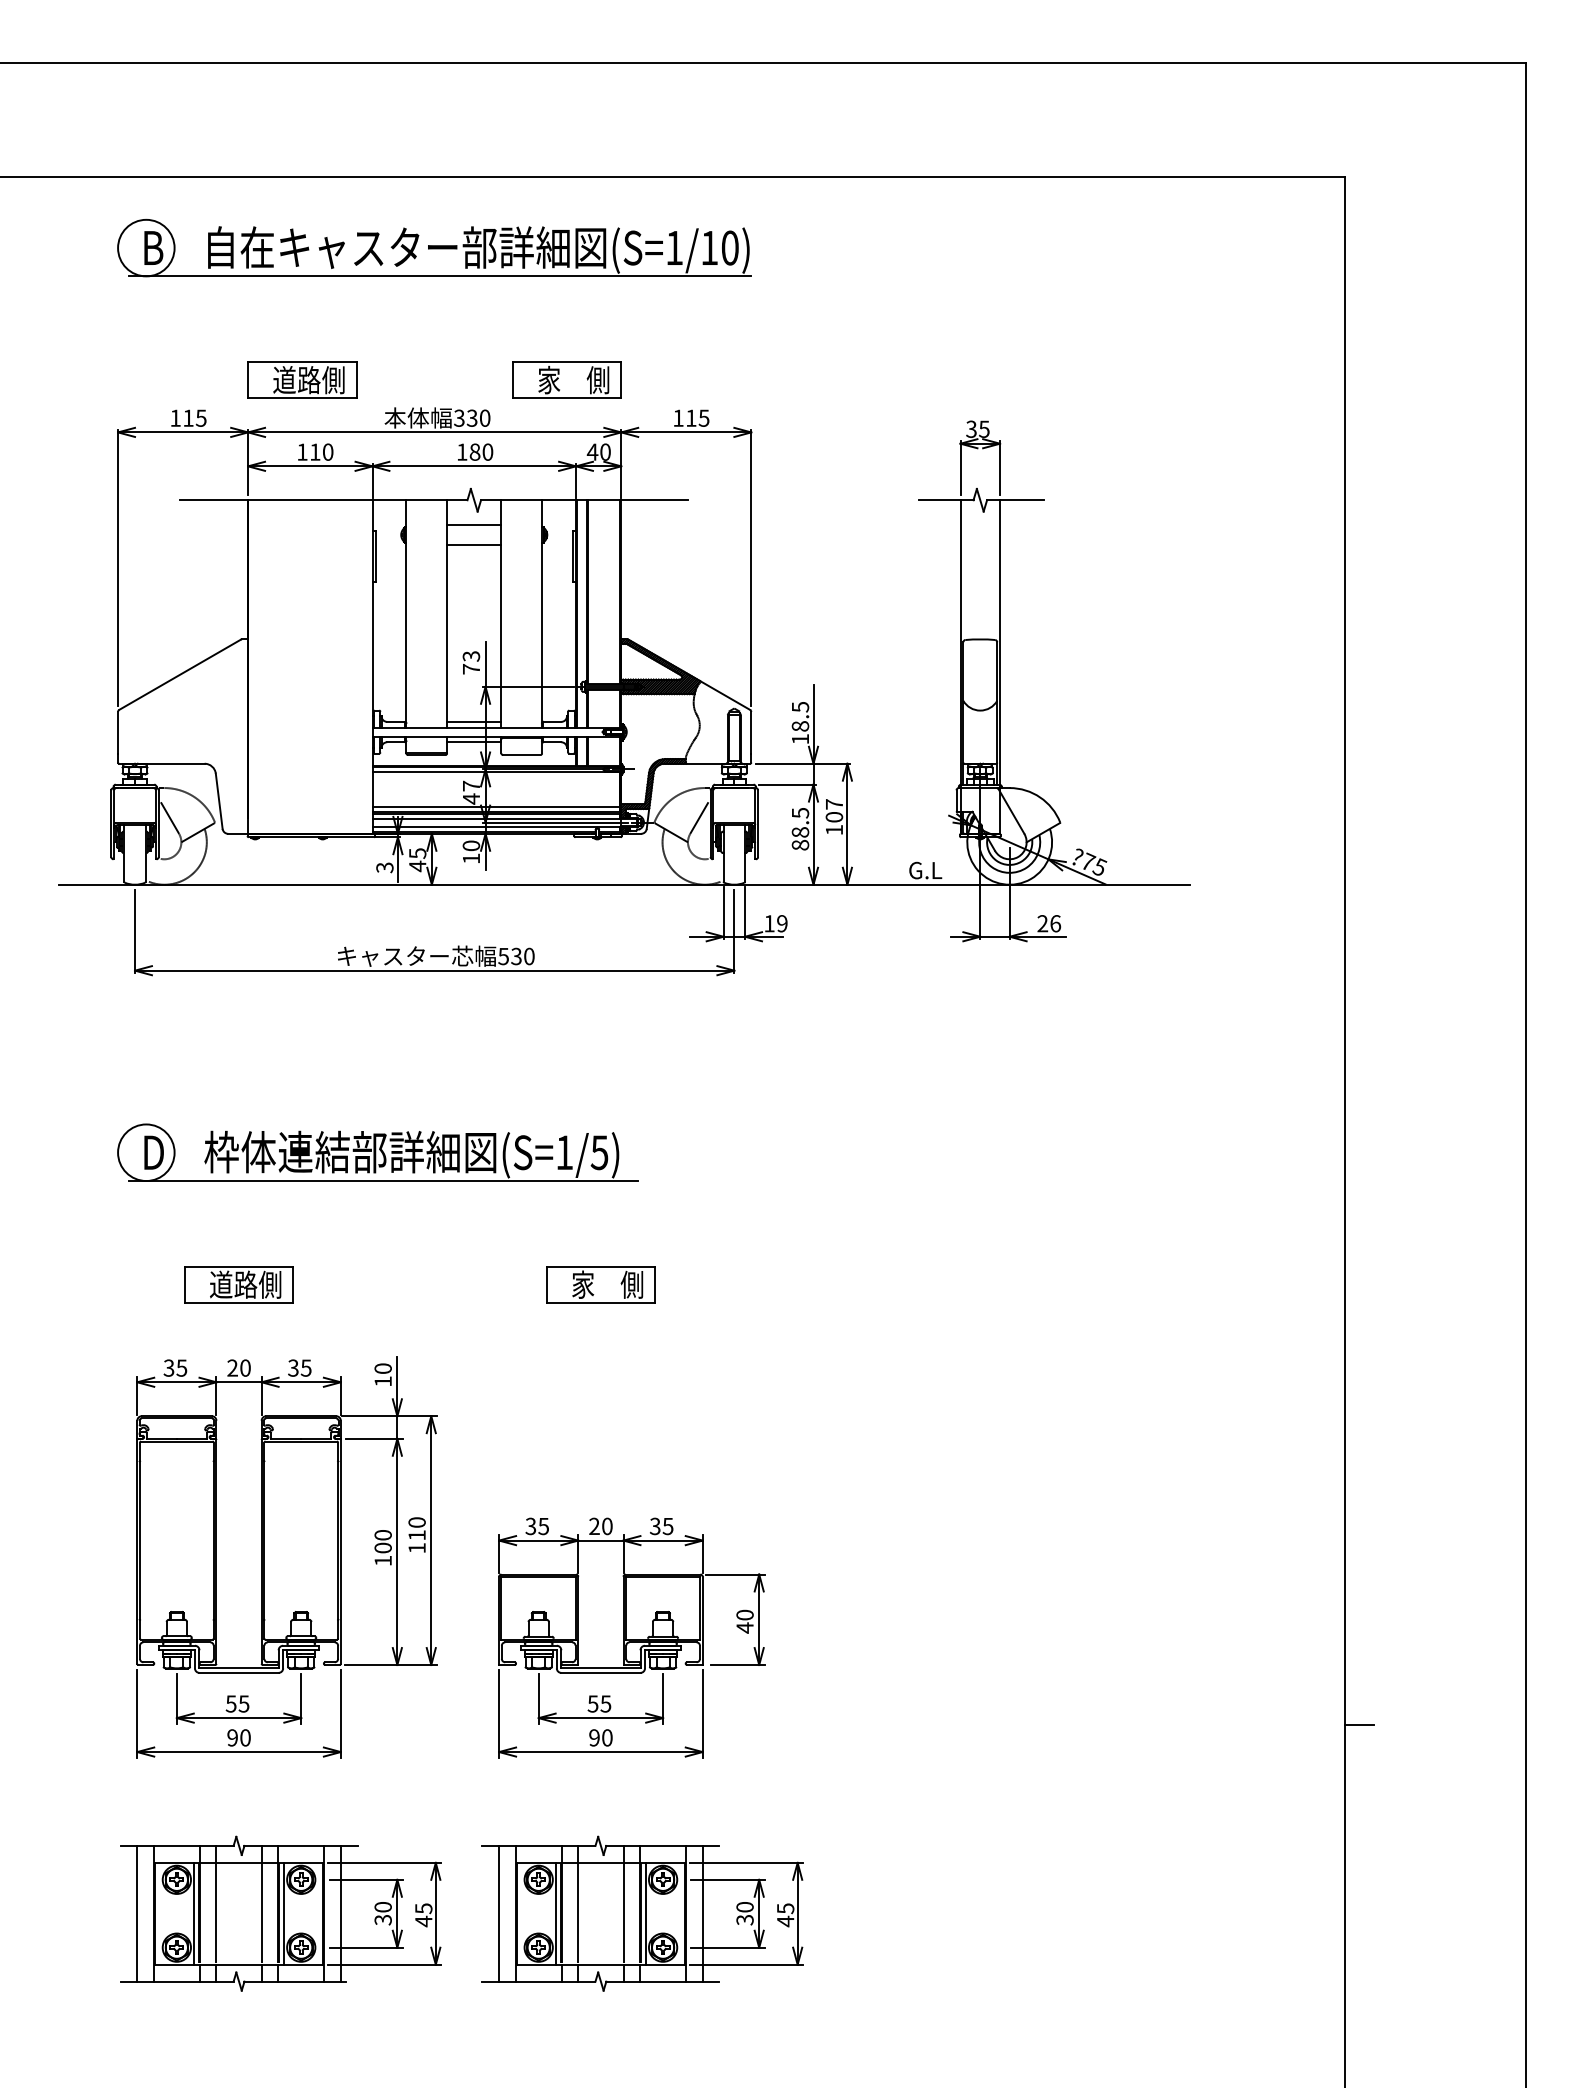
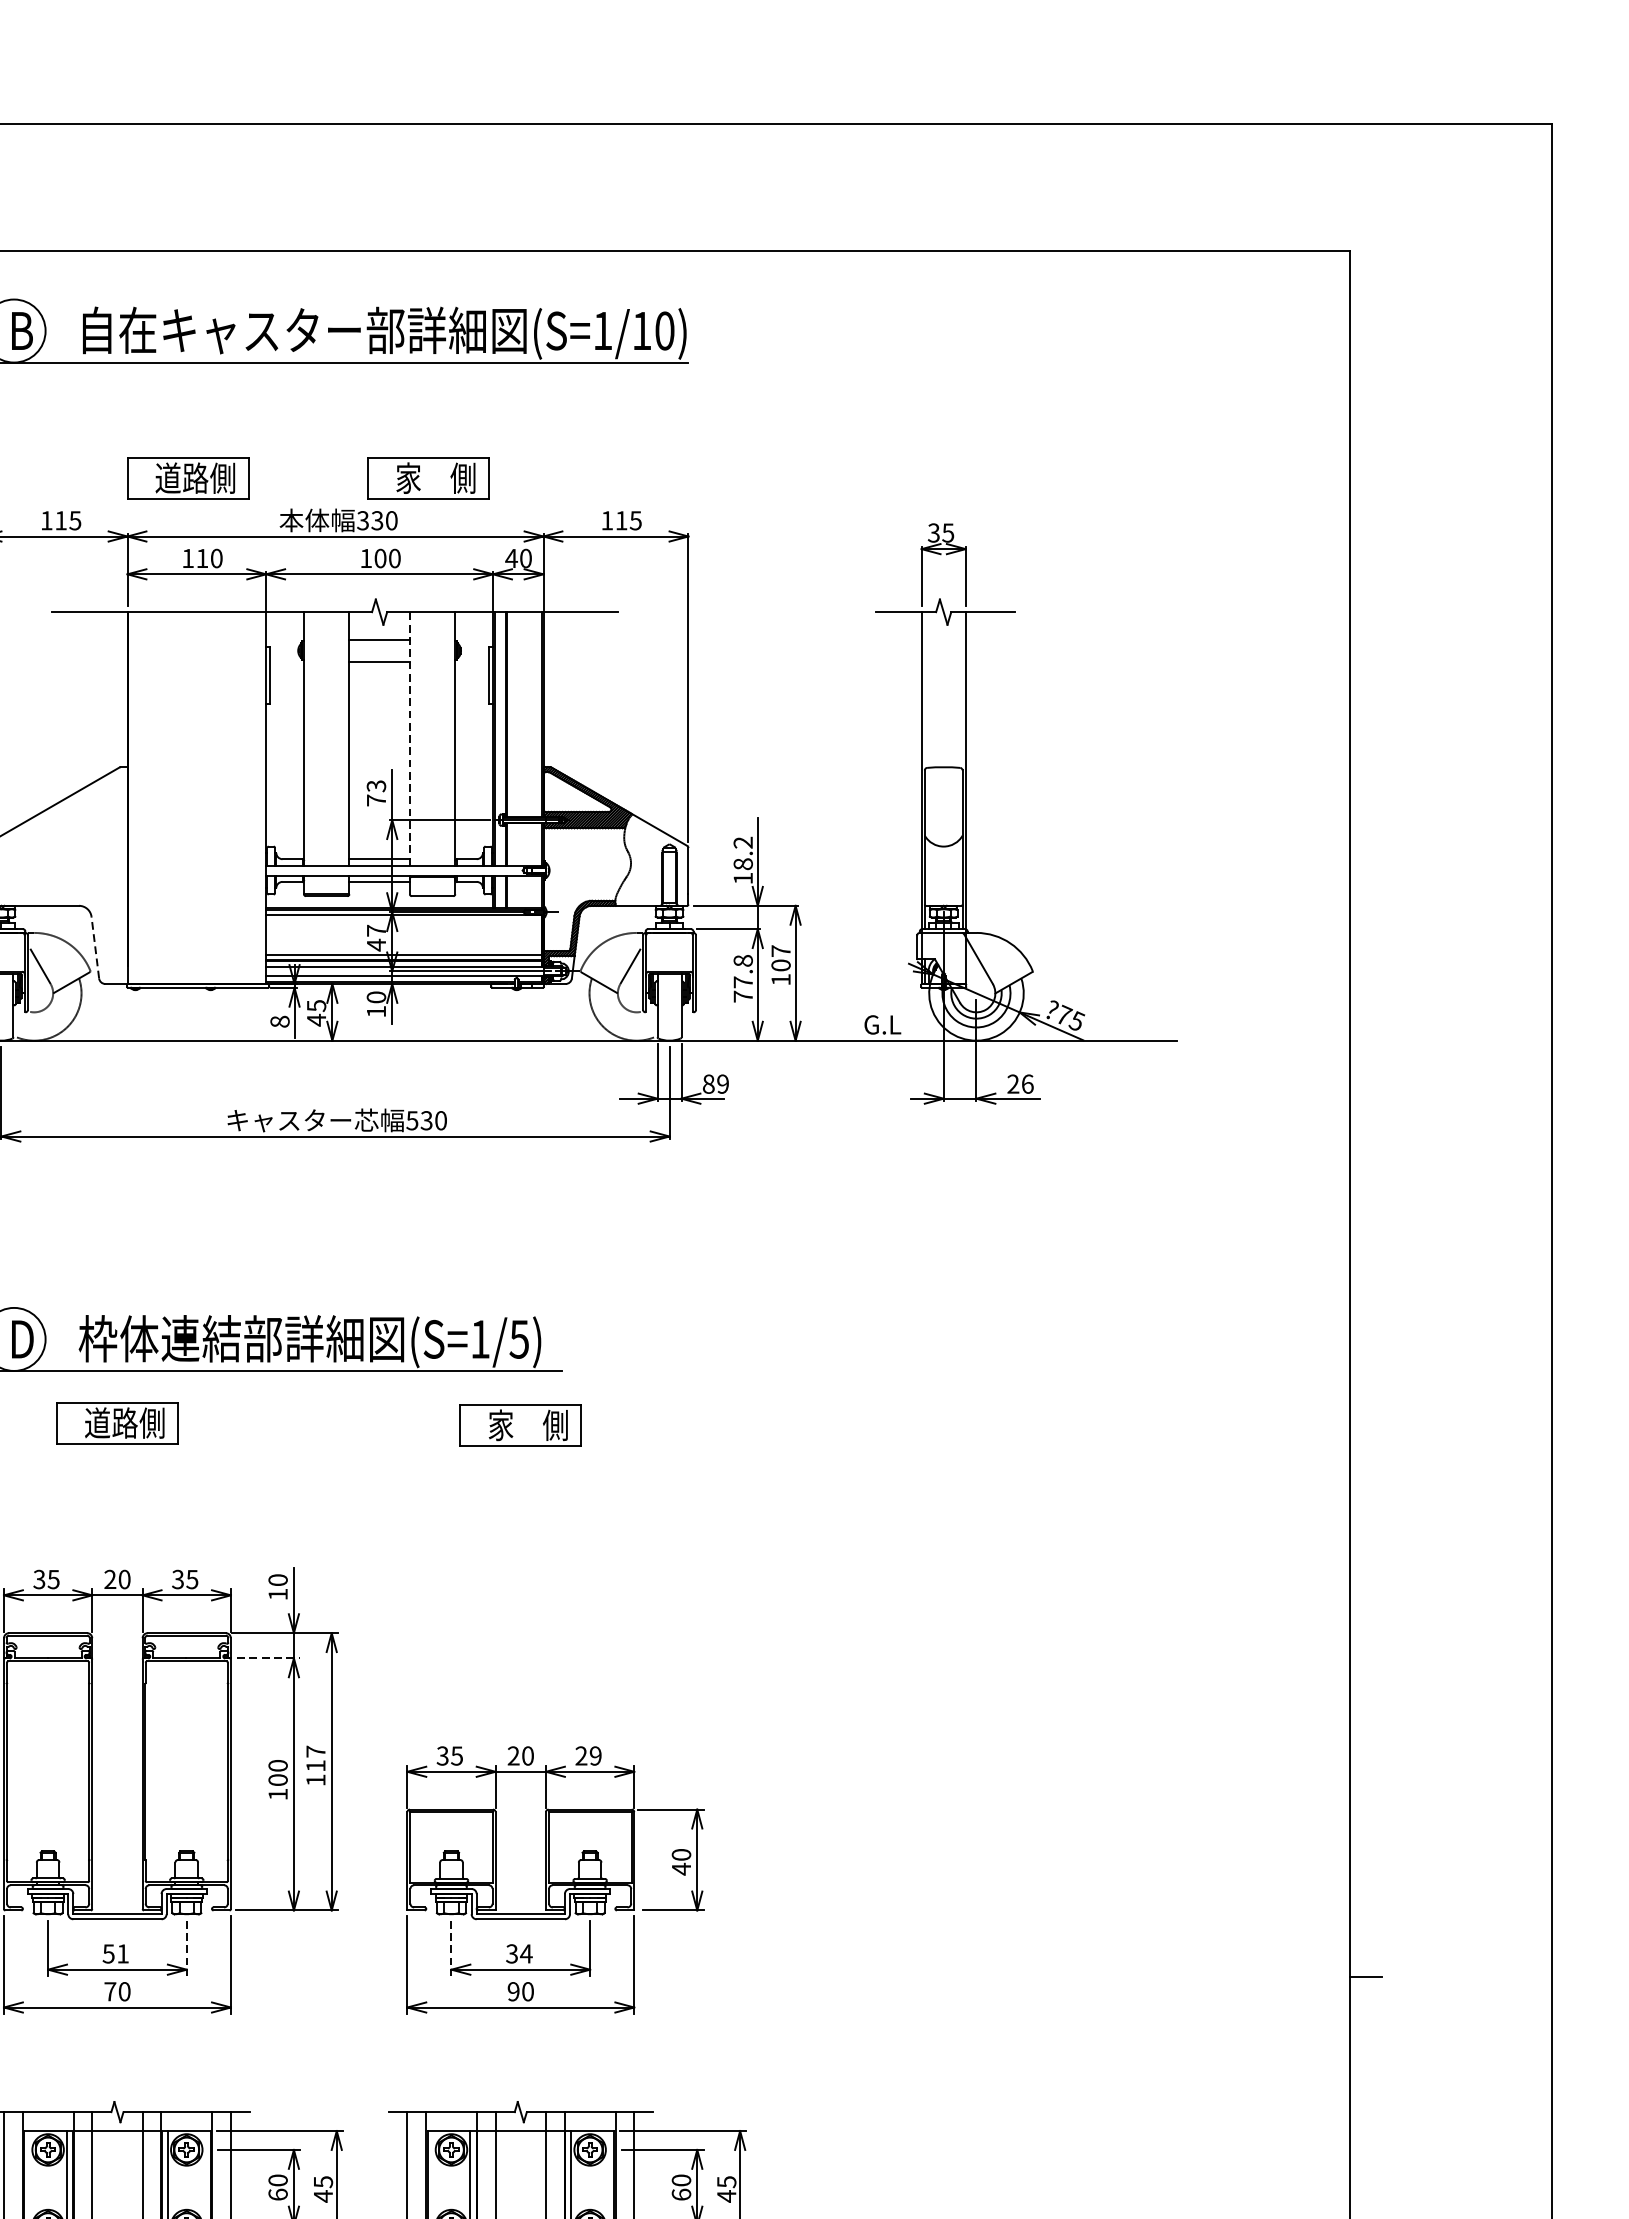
part: (566, 379) -> (427, 477), moved
text: (474, 452) -> (379, 558), 180 -> 100
line: (501, 613) -> (409, 738), solid -> dashed
text: (800, 706) -> (743, 842), 18.5 -> 18.2
line: (219, 801) -> (95, 947), solid -> dashed
text: (800, 828) -> (743, 978), 88.5 -> 77.8
text: (384, 867) -> (279, 1021), 3 -> 8
text: (769, 923) -> (708, 1083), 19 -> 89
part: (238, 1284) -> (116, 1422), moved
part: (600, 1284) -> (520, 1425), moved
line: (375, 1438) -> (269, 1657), solid -> dashed
text: (416, 1522) -> (315, 1751), 110 -> 117
text: (661, 1526) -> (588, 1756), 35 -> 29
line: (301, 1699) -> (187, 1948), solid -> dashed
line: (538, 1699) -> (451, 1948), solid -> dashed
text: (243, 1703) -> (122, 1953), 55 -> 51
text: (599, 1703) -> (519, 1953), 55 -> 34
text: (232, 1737) -> (110, 1991), 90 -> 70
text: (382, 1919) -> (277, 2194), 30 -> 60
text: (744, 1919) -> (680, 2194), 30 -> 60

